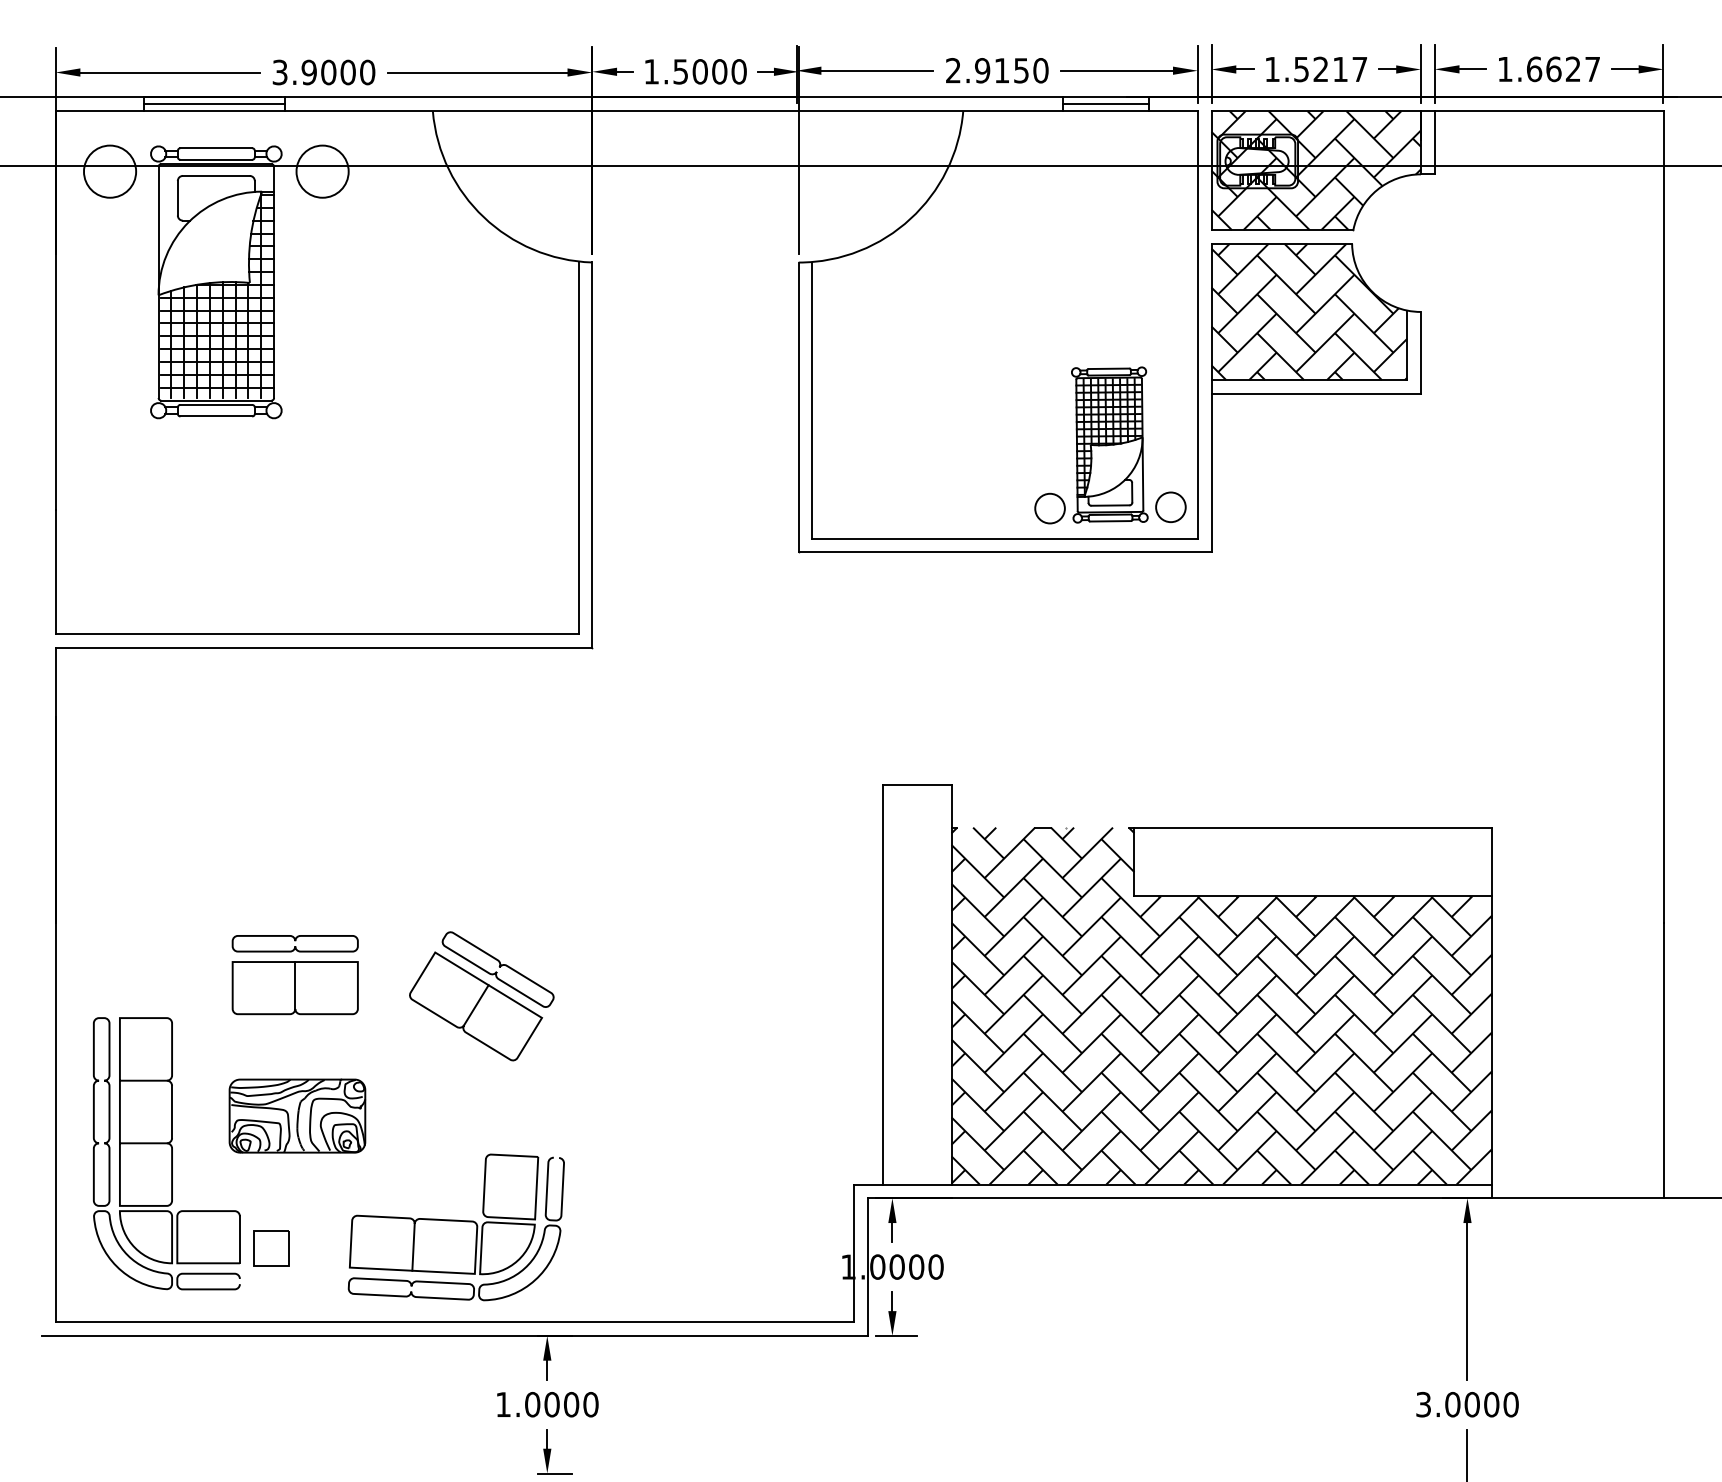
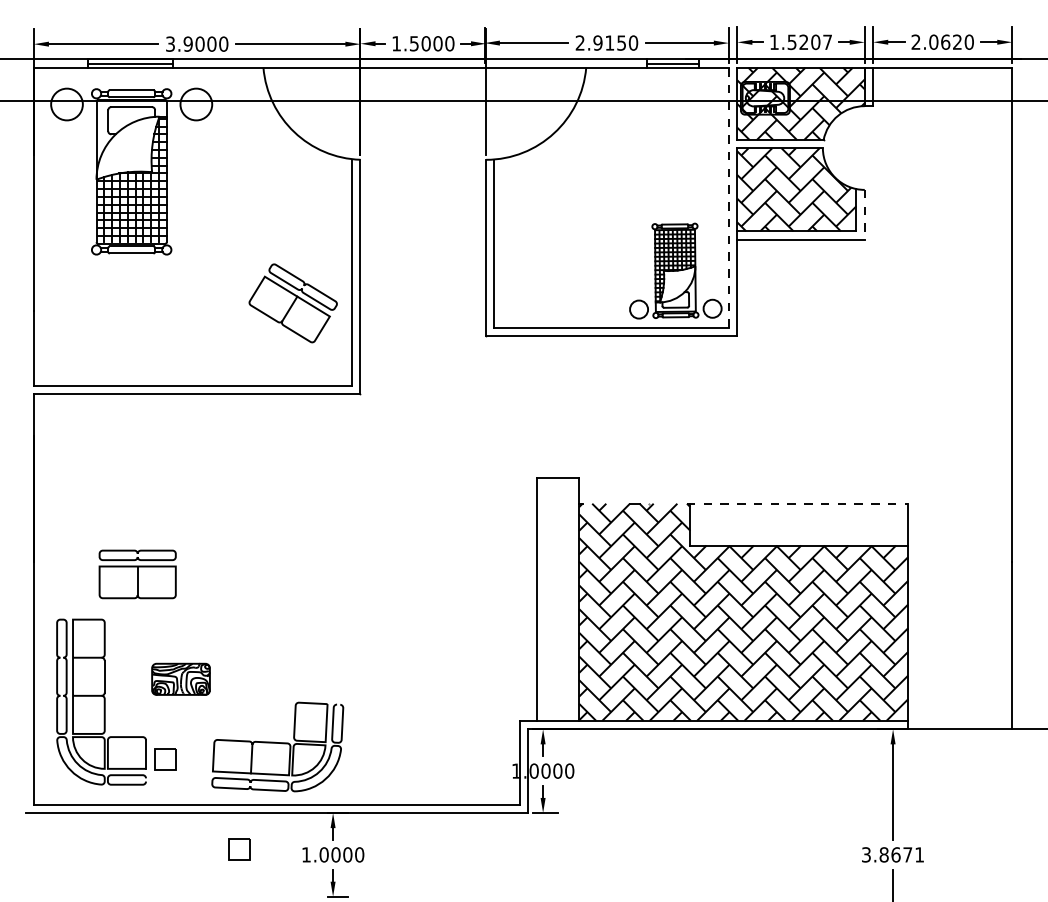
text: (1548, 68) -> (942, 41), 1.6627 -> 2.0620
text: (1339, 69) -> (815, 42), 1.5217 -> 1.5207
line: (1197, 324) -> (728, 197), solid -> dashed
line: (1420, 352) -> (864, 214), solid -> dashed
line: (1310, 827) -> (797, 503), solid -> dashed
part: (294, 975) -> (137, 574), moved
part: (480, 996) -> (292, 303), moved
part: (296, 1116) -> (180, 679), size x0.7
part: (393, 1395) -> (239, 849), added
text: (1481, 1404) -> (901, 854), 3.0000 -> 3.8671

